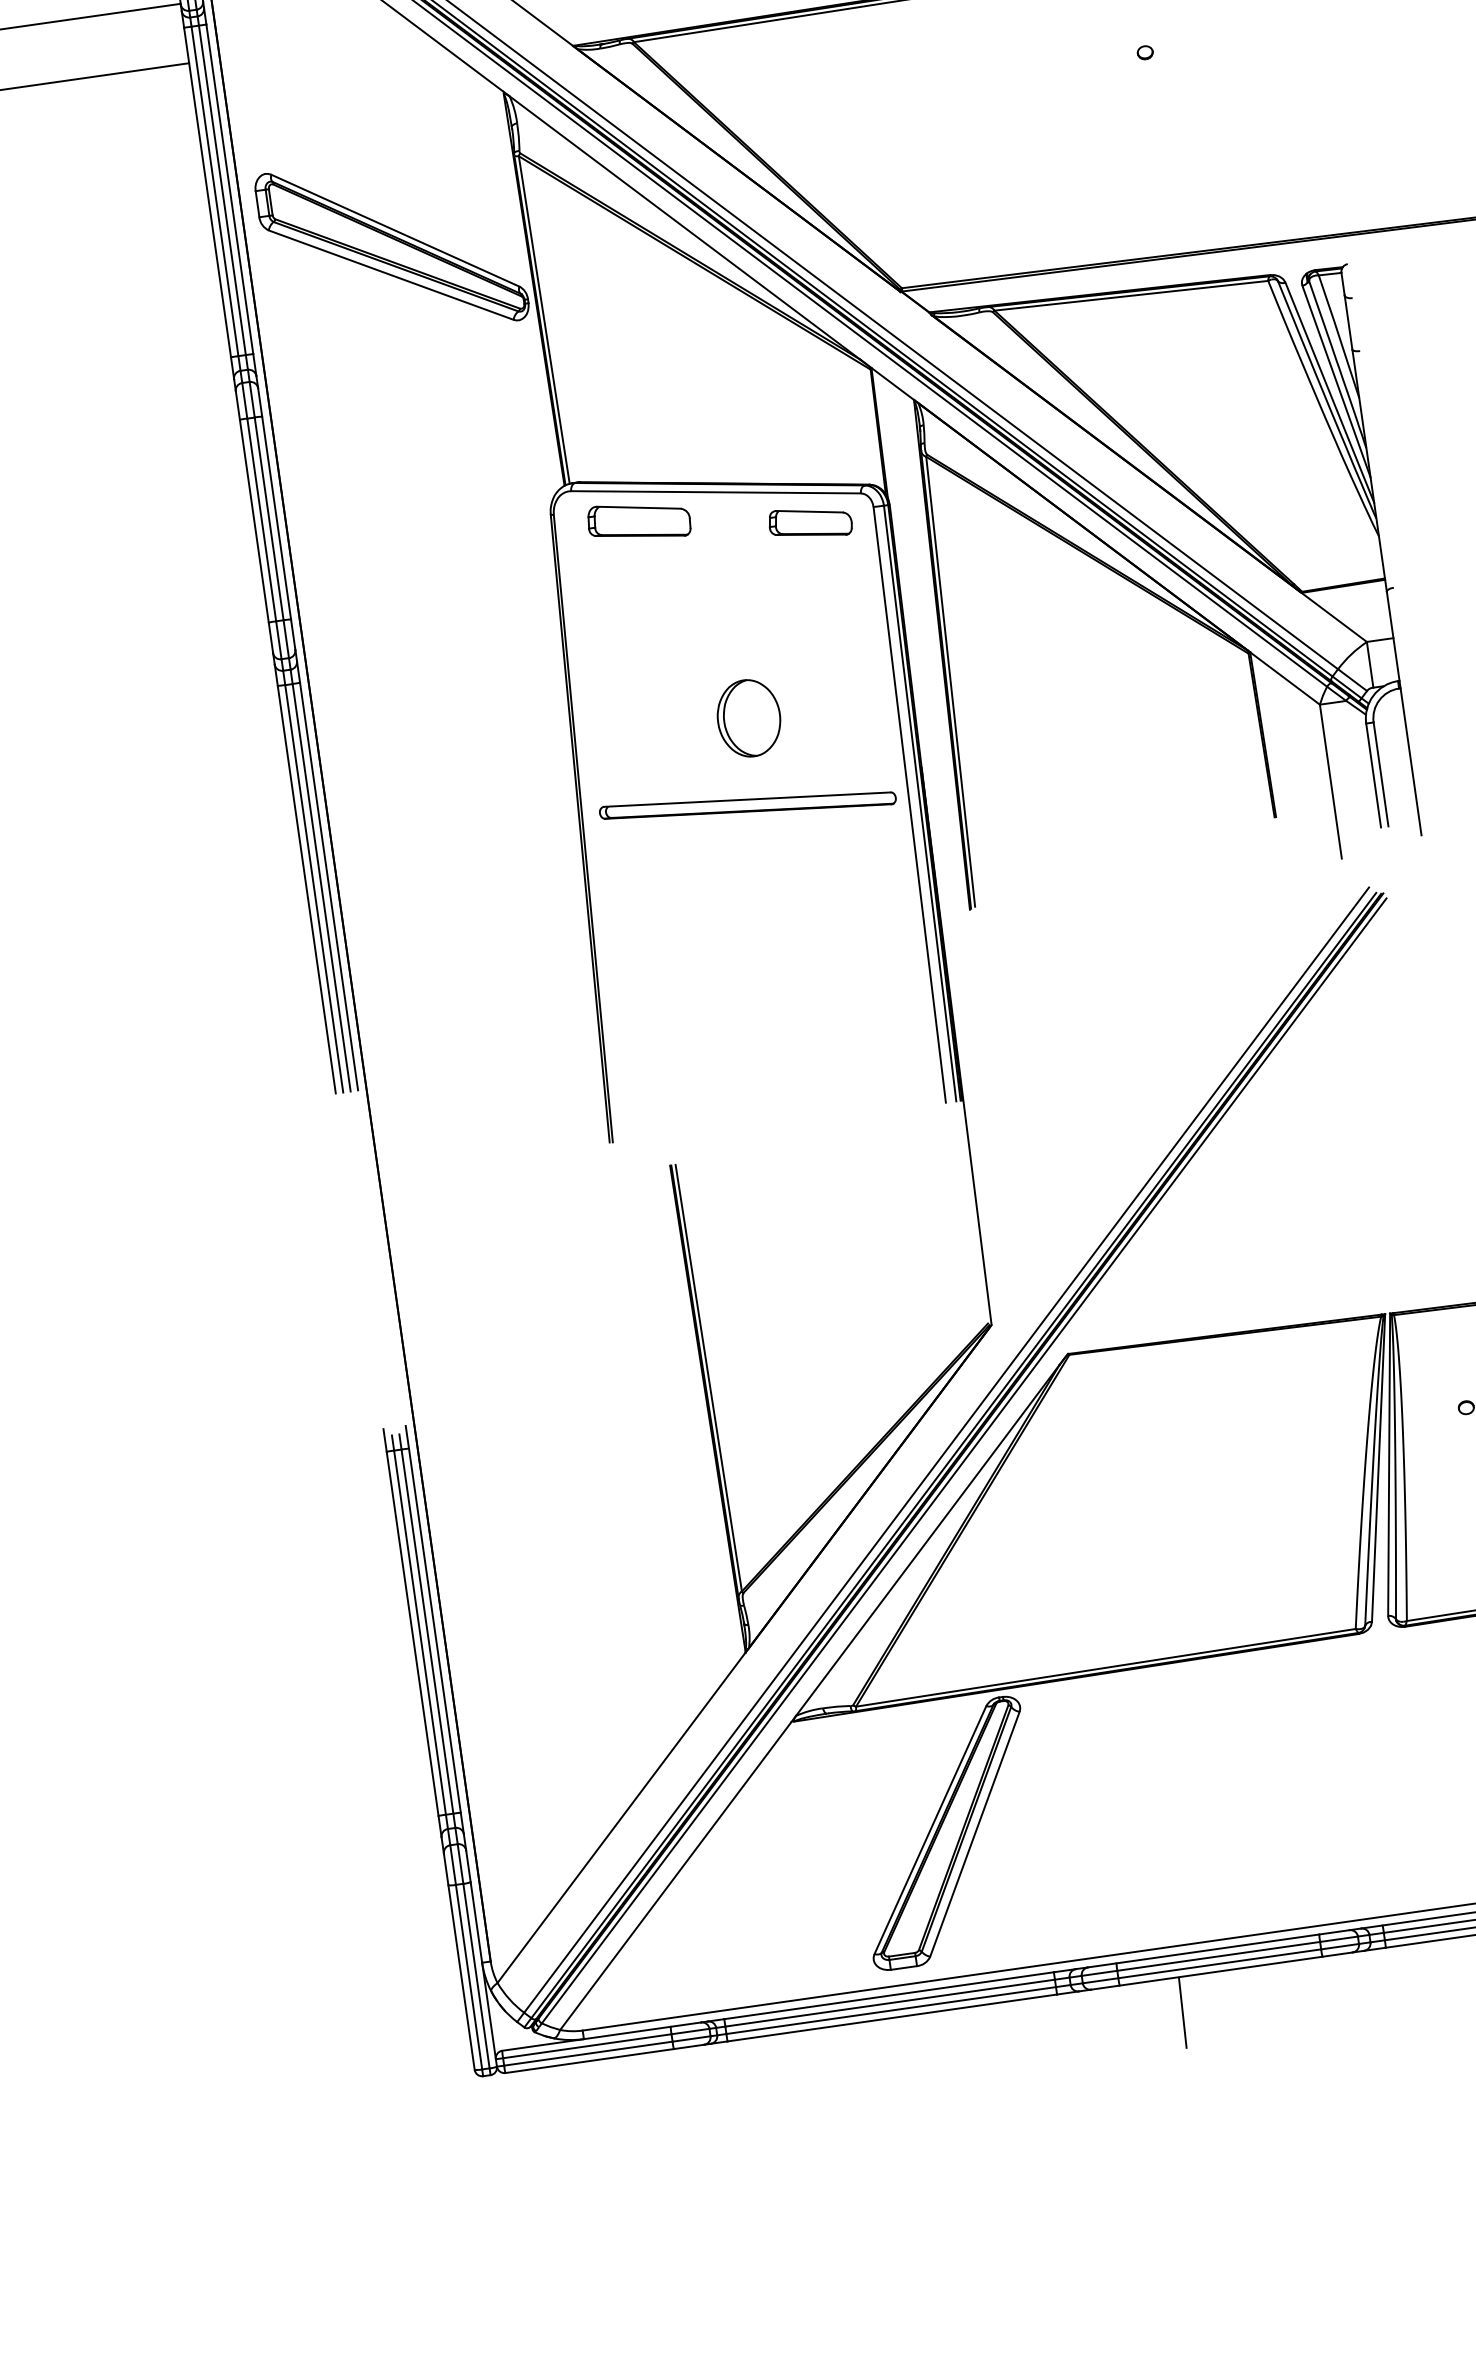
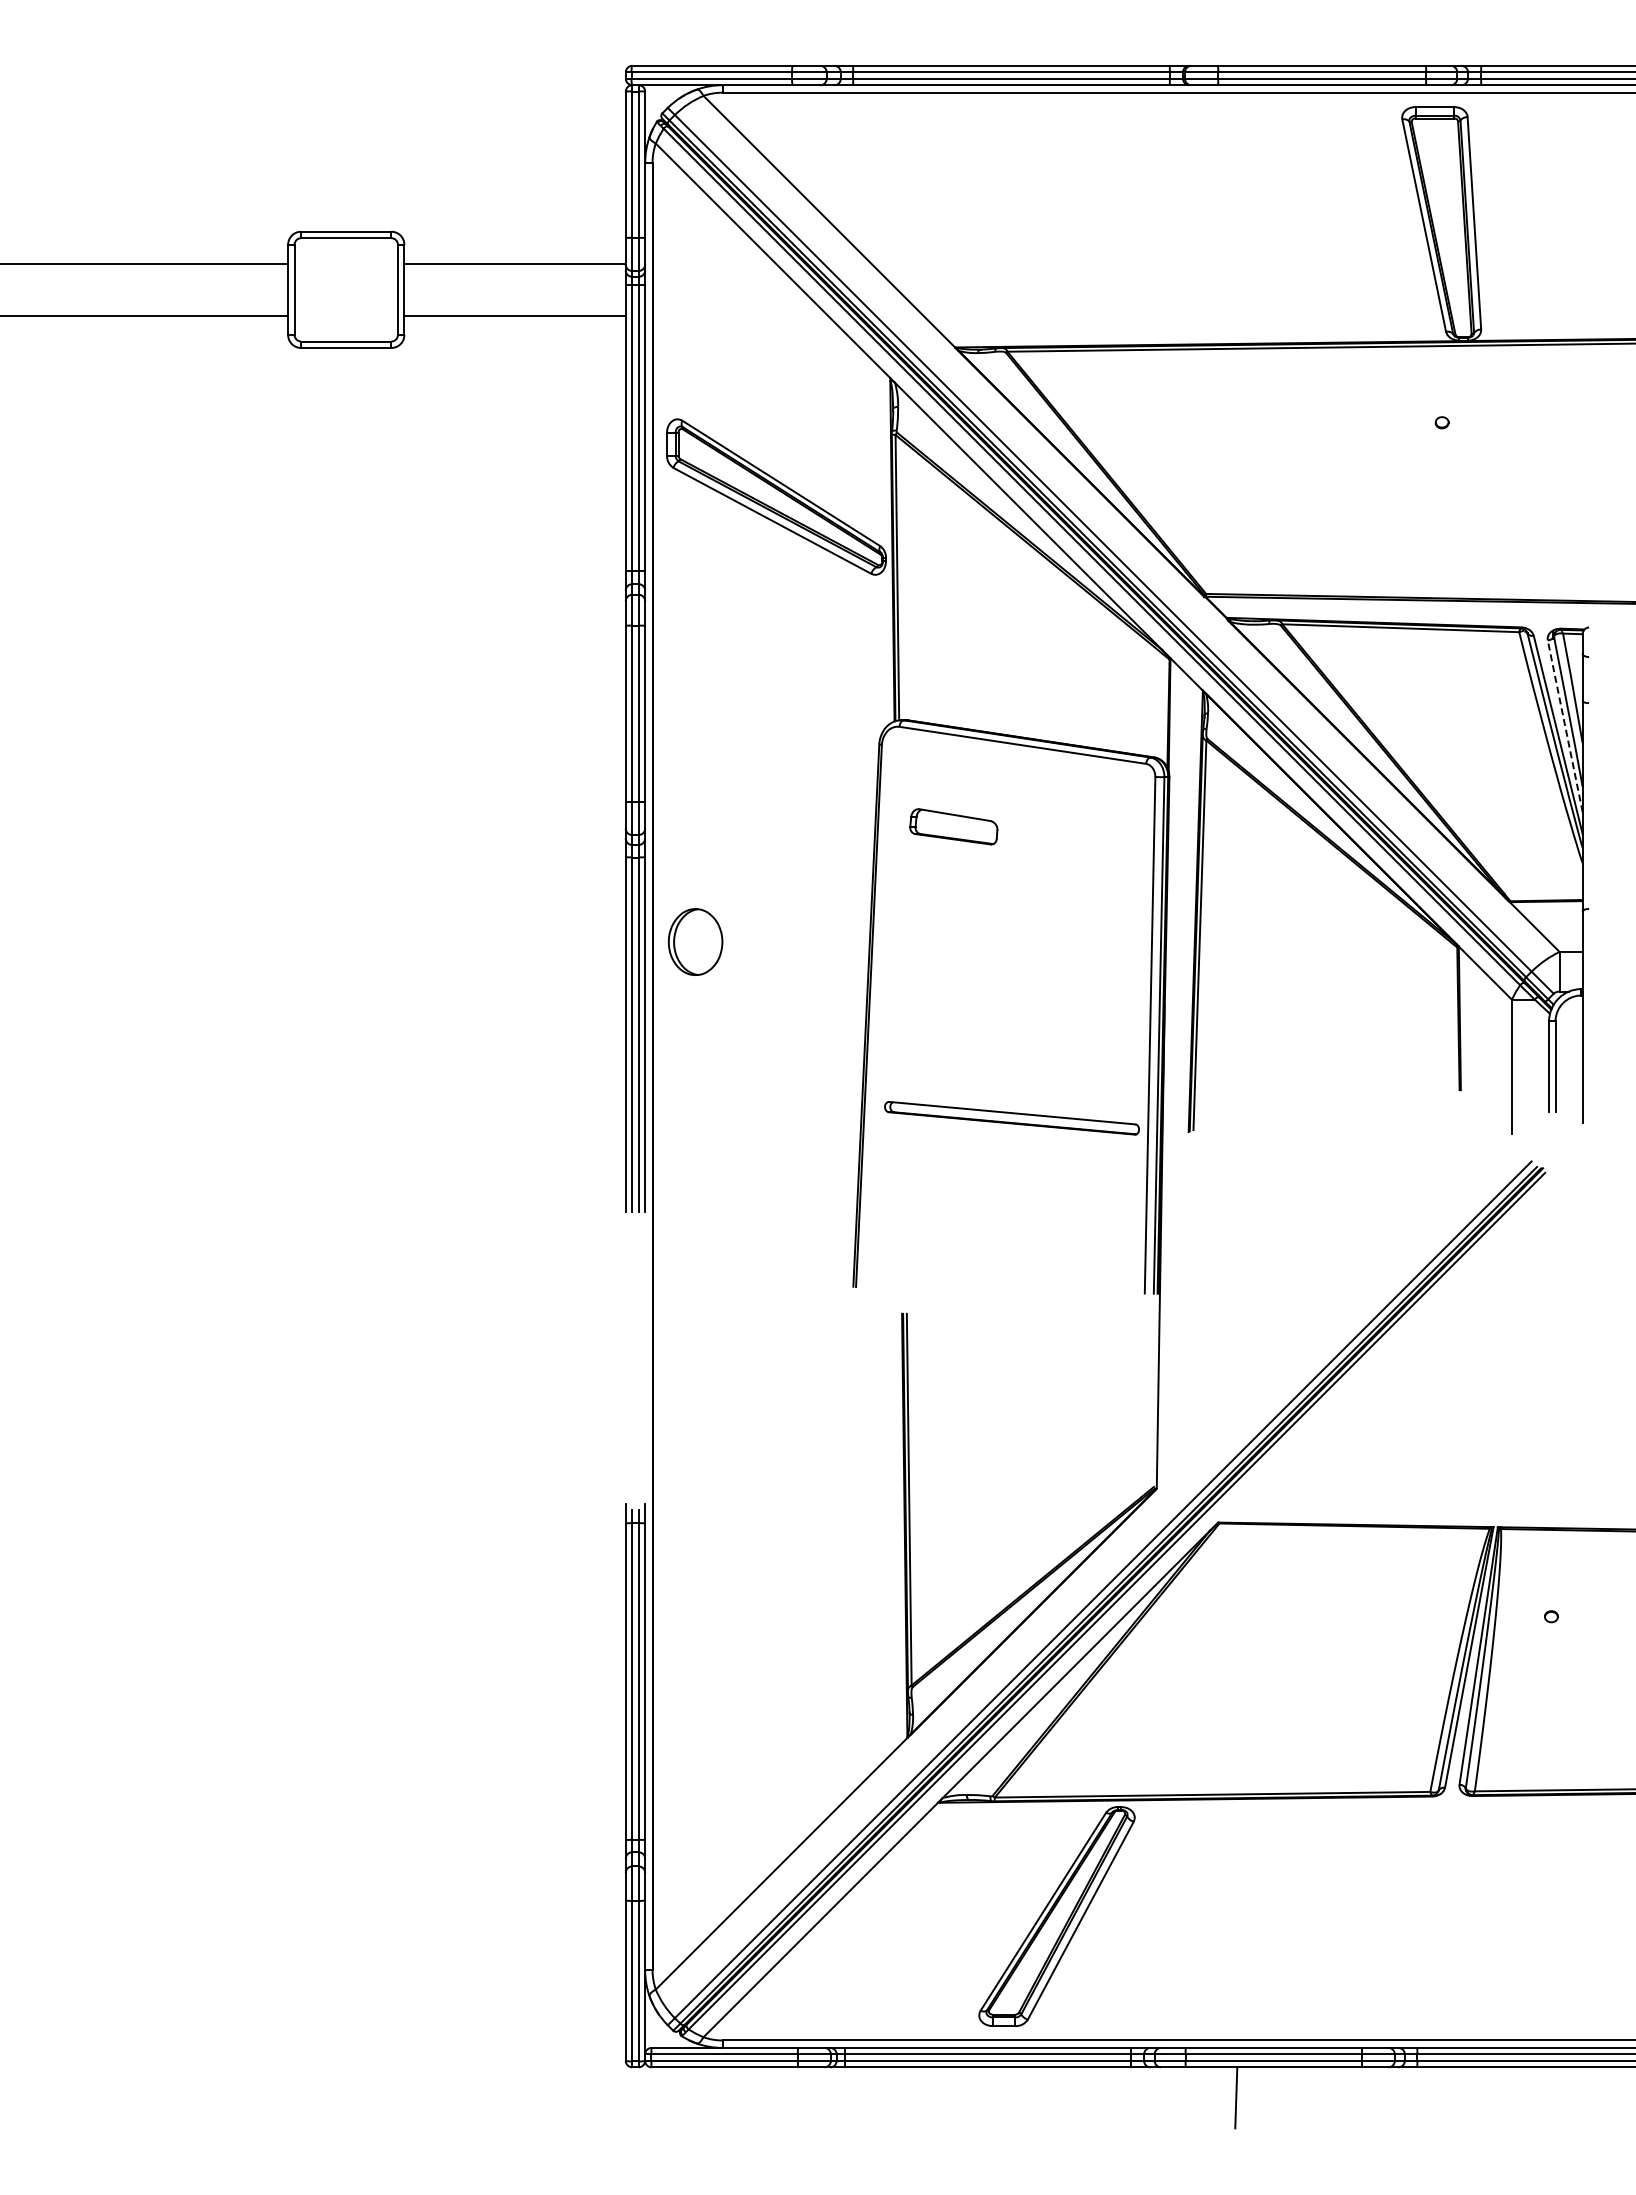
line: (1336, 381) -> (1565, 726), solid -> dashed
part: (638, 521) -> (953, 826), moved
part: (810, 522) -> (1099, 782), removed
part: (748, 717) -> (695, 941), moved
part: (747, 805) -> (1011, 1118), moved

